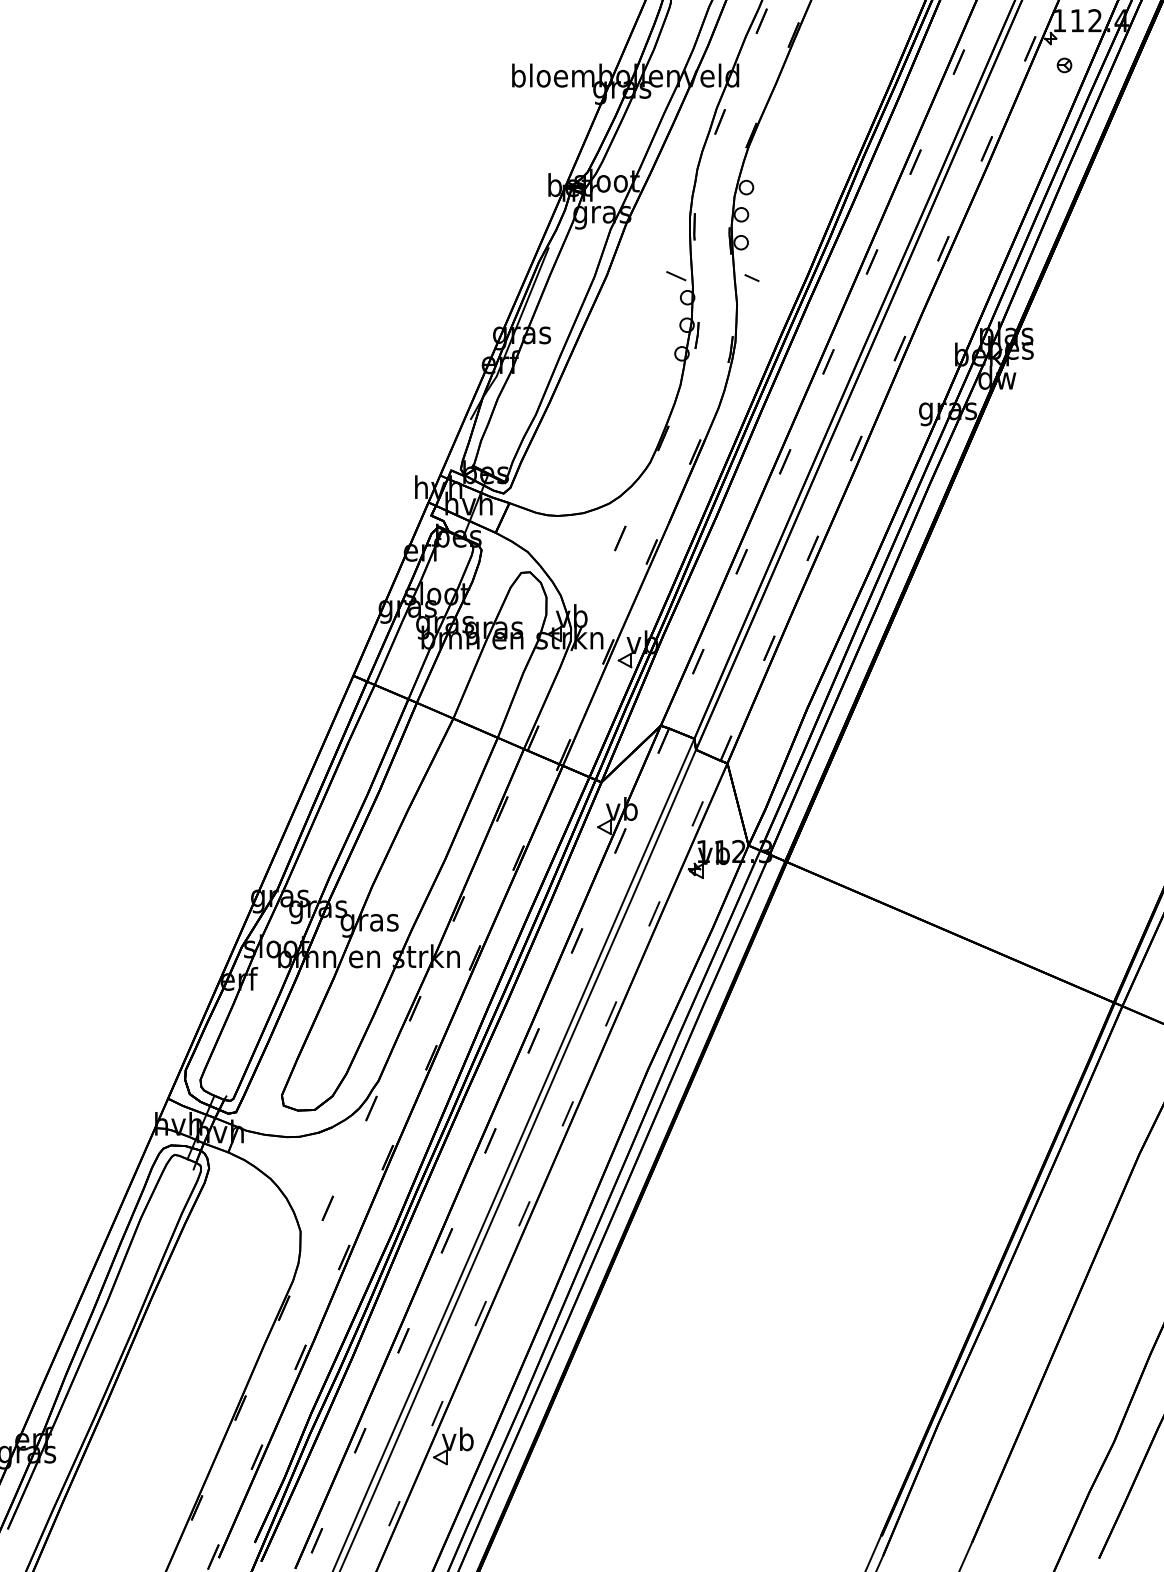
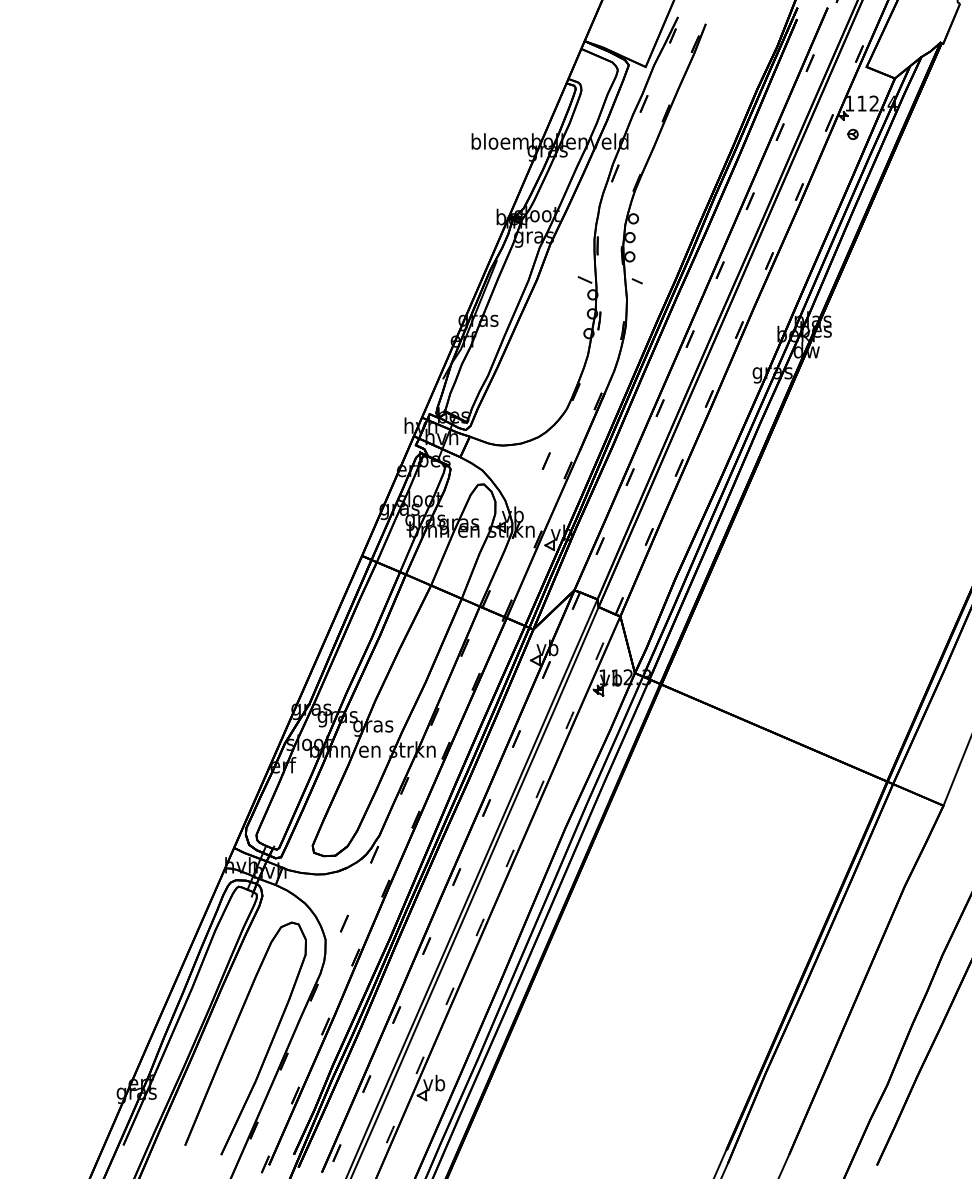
part: (167, 1365) -> (233, 1032), added

